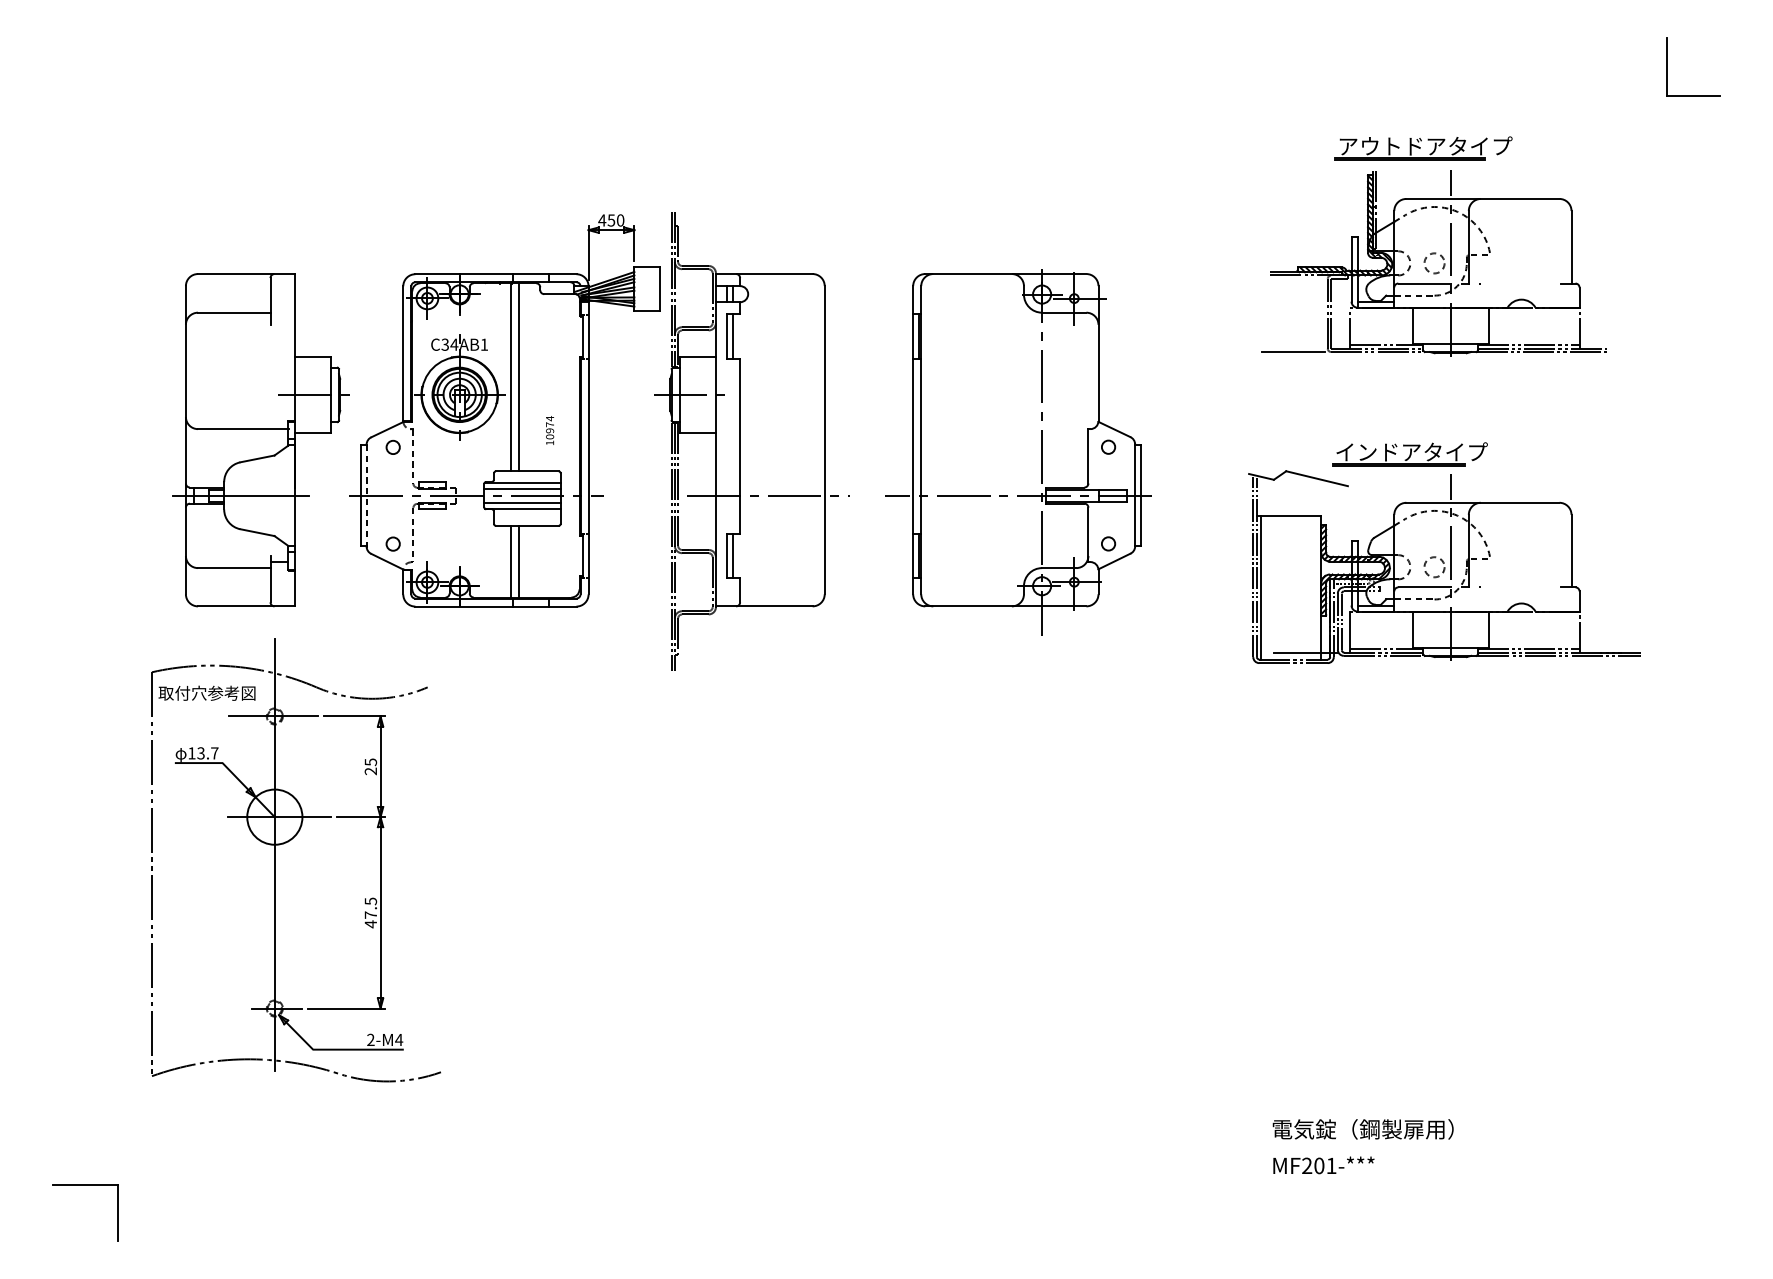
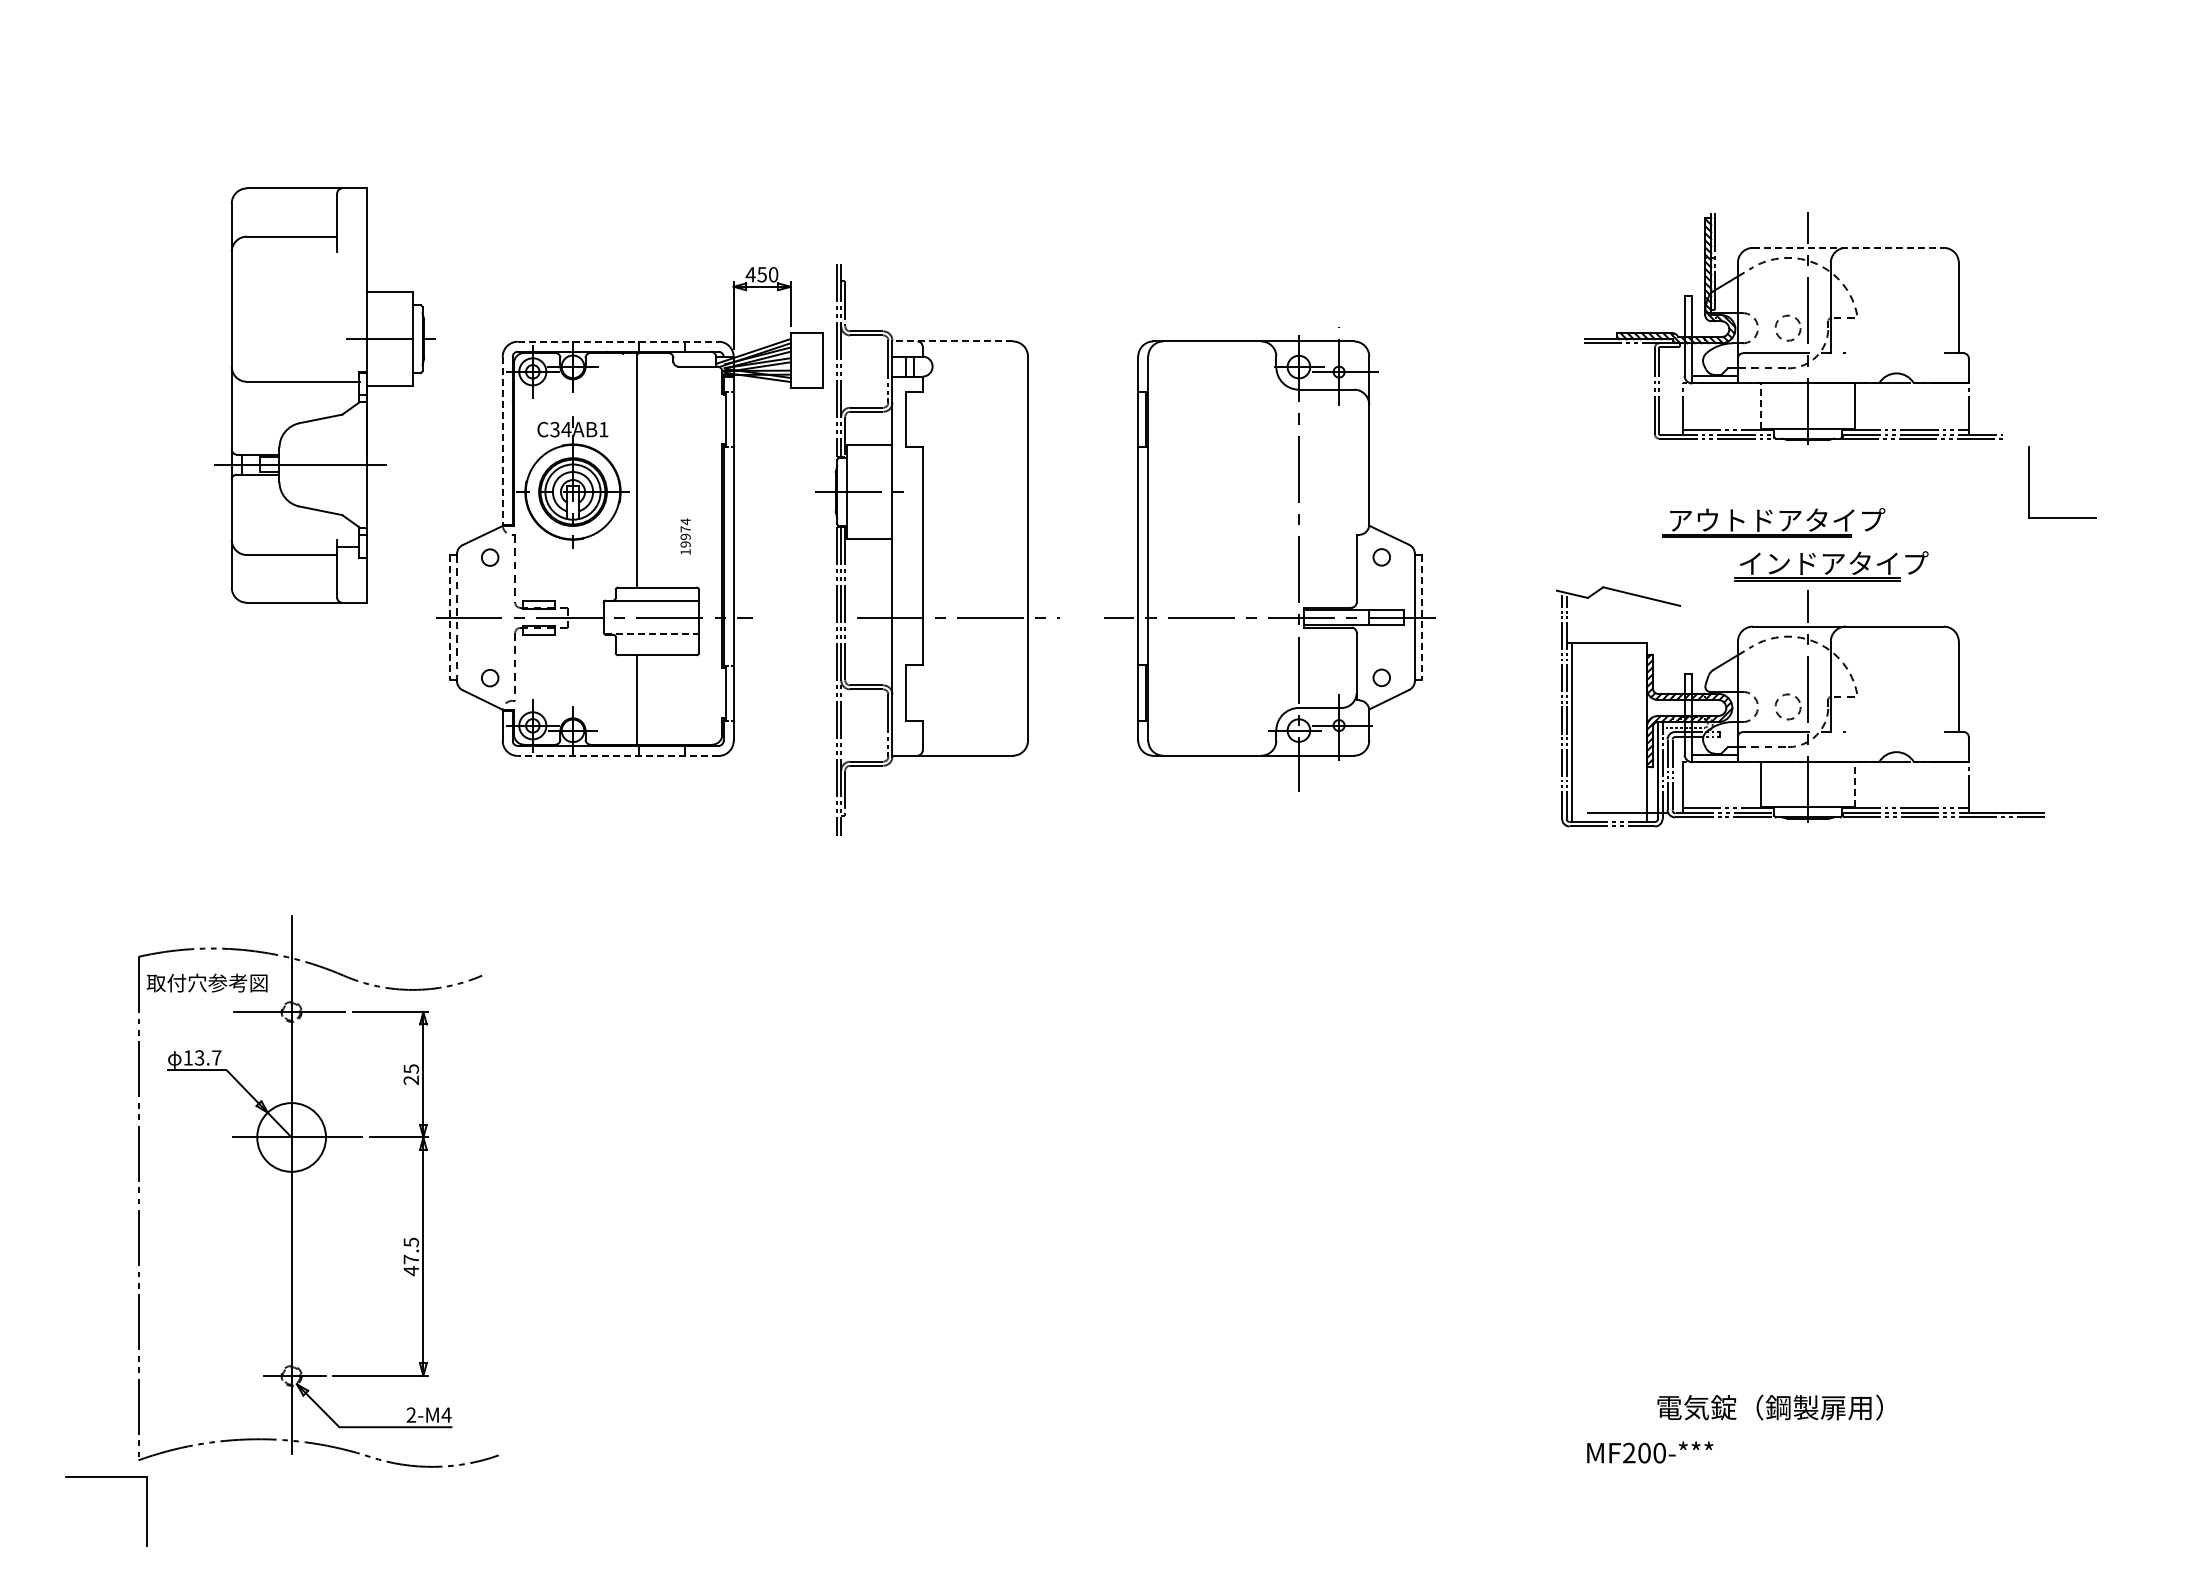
part: (1666, 67) -> (2029, 482), moved
part: (1422, 148) -> (1773, 522), moved
line: (1483, 198) -> (1848, 247), solid -> dashed
line: (496, 274) -> (618, 341), solid -> dashed
line: (764, 274) -> (952, 341), solid -> dashed
line: (1412, 326) -> (1760, 406), solid -> dashed
line: (732, 335) -> (913, 418), removed
line: (1293, 351) -> (1612, 438), removed
line: (403, 354) -> (502, 441), solid -> dashed
line: (518, 377) -> (646, 470), removed
text: (549, 436) -> (685, 544), 10974 -> 19974
part: (260, 440) -> (324, 395), moved
part: (1410, 454) -> (1831, 566), moved
line: (522, 489) -> (651, 609), removed
line: (360, 495) -> (449, 617), solid -> dashed
line: (1140, 495) -> (1421, 617), solid -> dashed
line: (522, 502) -> (651, 626), removed
line: (523, 509) -> (652, 634), solid -> dashed
line: (732, 555) -> (913, 692), removed
line: (518, 561) -> (646, 699), removed
line: (495, 606) -> (617, 755), solid -> dashed
line: (1488, 629) -> (1855, 784), solid -> dashed
part: (286, 842) -> (306, 1169), moved
text: (1362, 1129) -> (1769, 1407), moved
text: (1331, 1165) -> (1659, 1452), MF201-*** -> MF200-***

